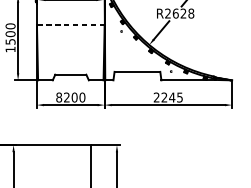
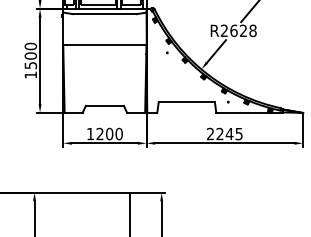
line: (70, 24) -> (104, 44), dashed -> solid
text: (59, 97) -> (90, 133), 8200 -> 1200

